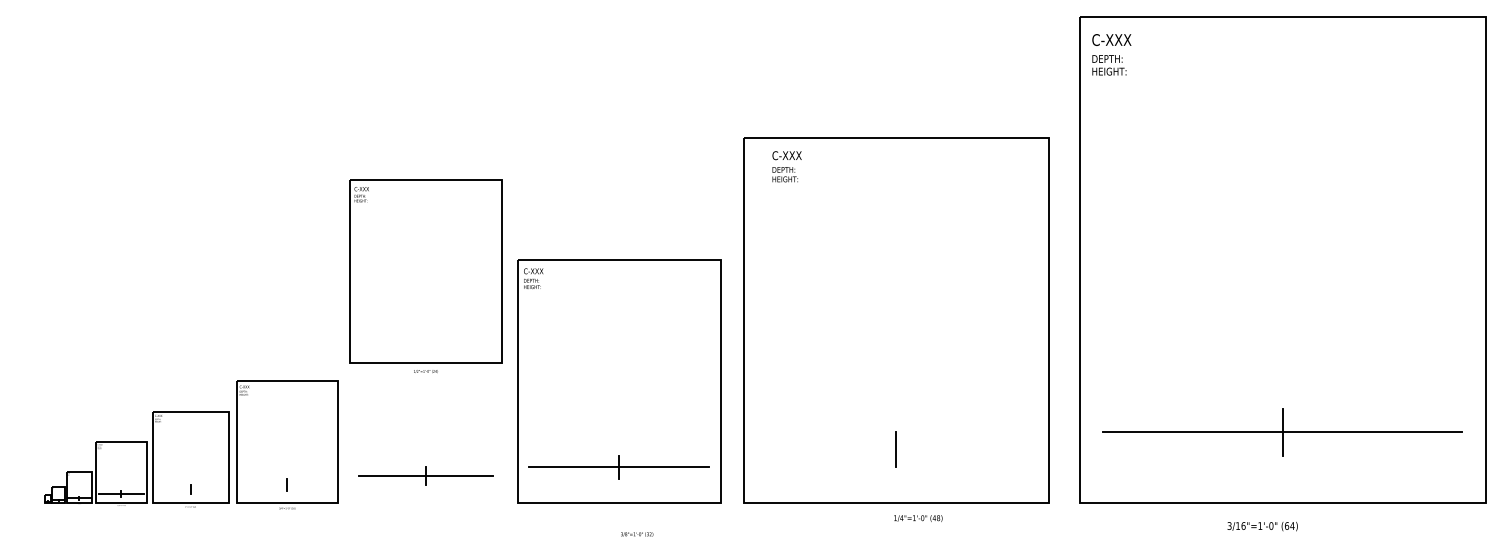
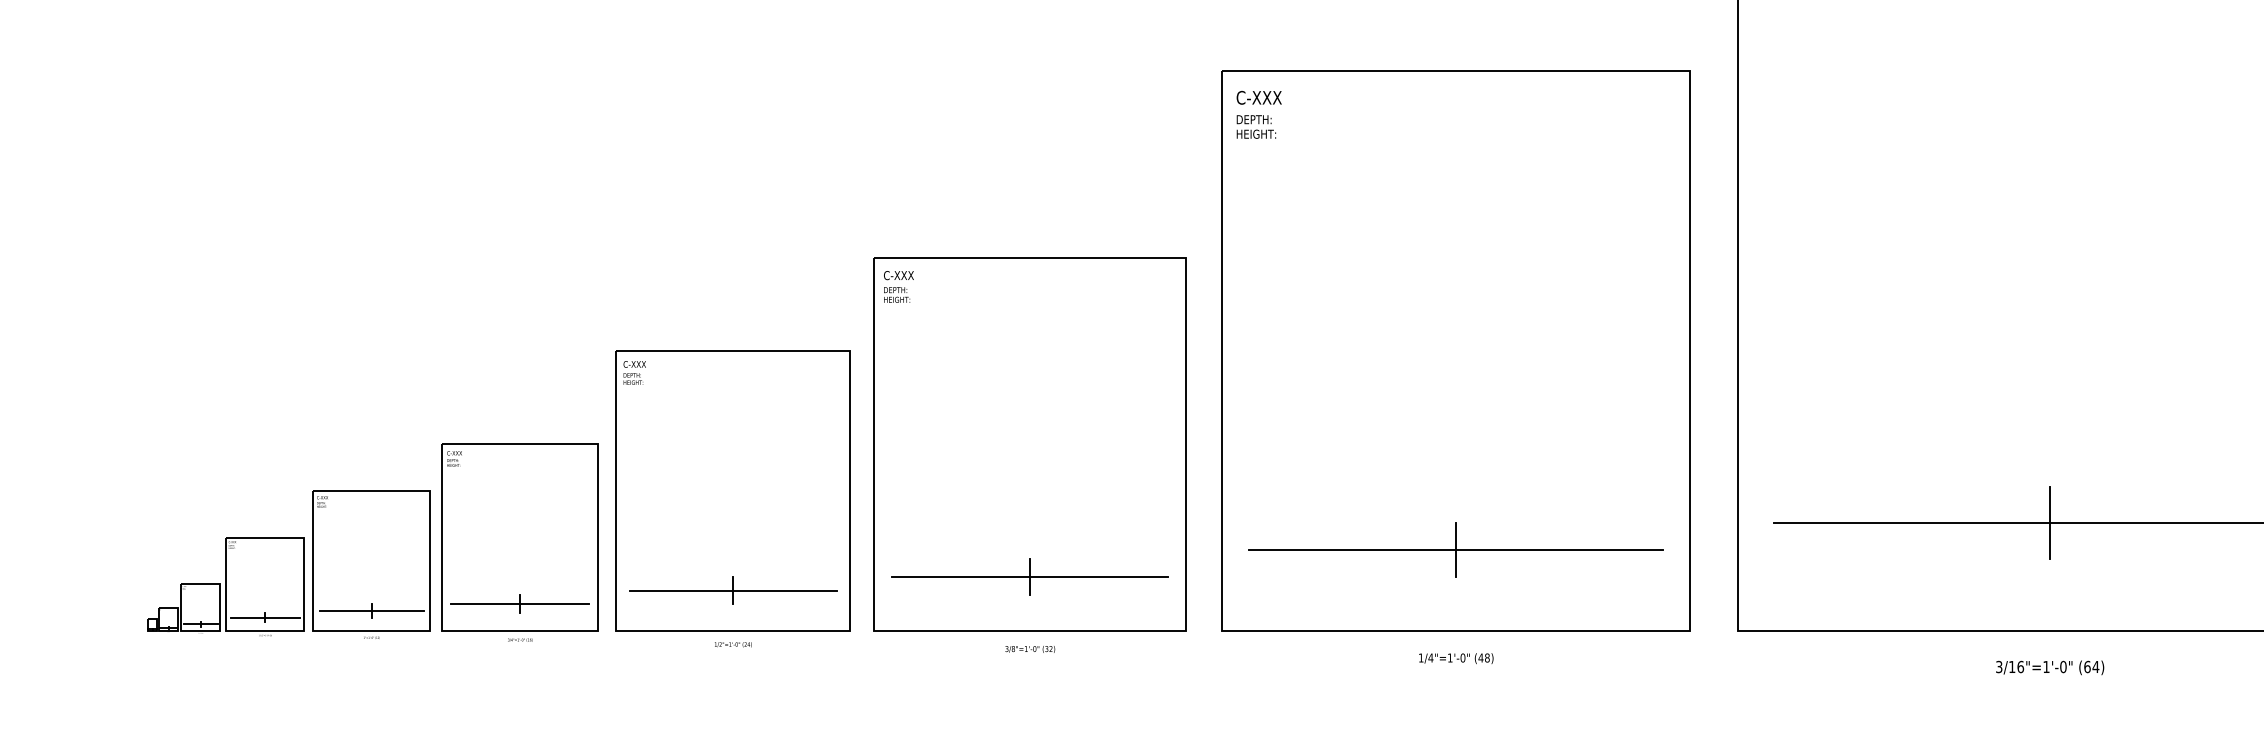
text: (786, 166) -> (1258, 114), moved
part: (425, 275) -> (732, 497), moved
line: (895, 449) -> (1455, 549), added
line: (287, 485) -> (520, 604), added
line: (190, 489) -> (371, 610), added
text: (918, 518) -> (1456, 658), moved
text: (1262, 526) -> (2049, 667), moved
text: (637, 534) -> (1030, 649), moved

